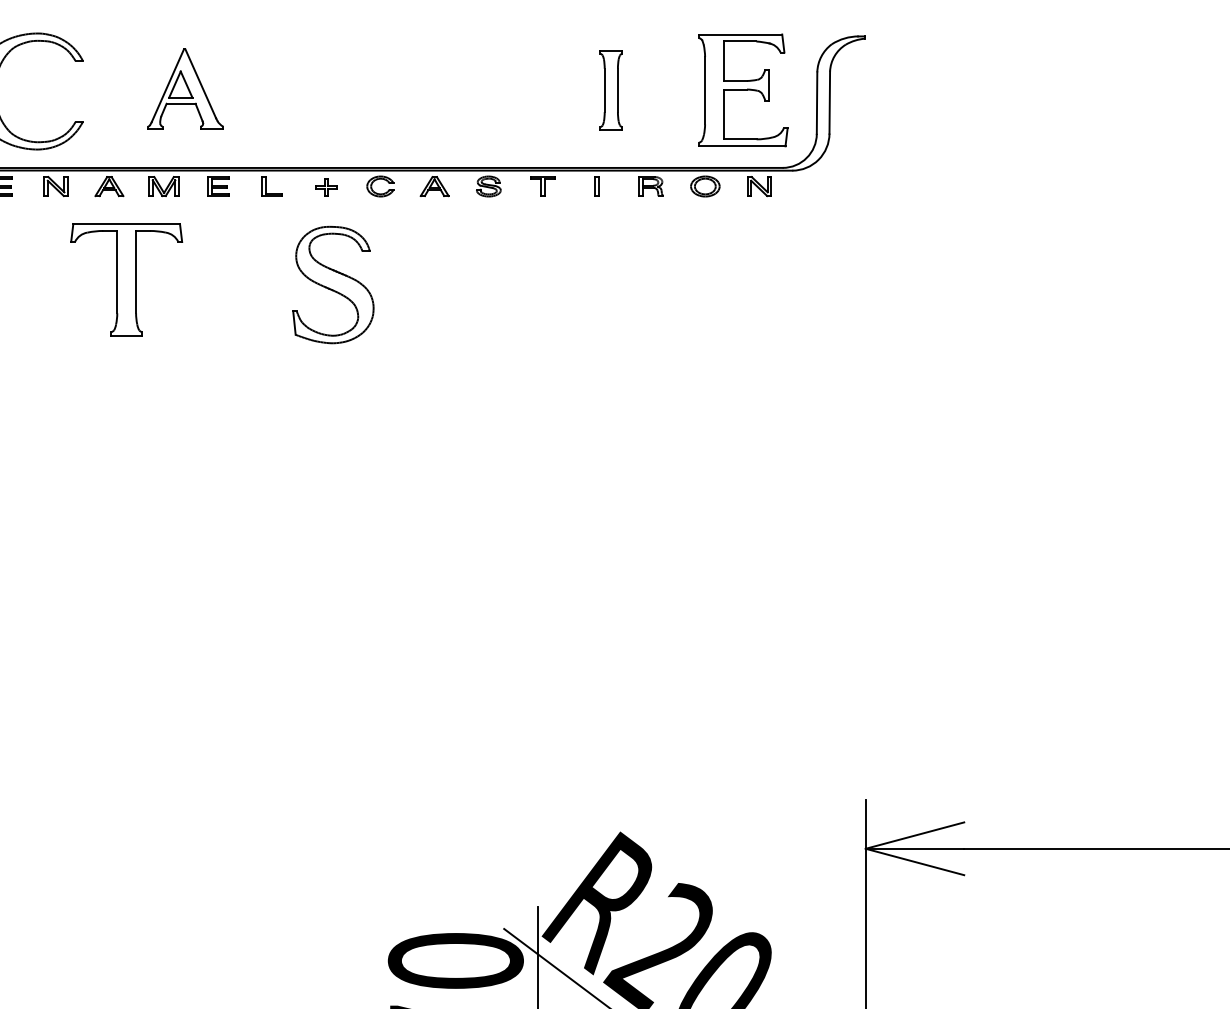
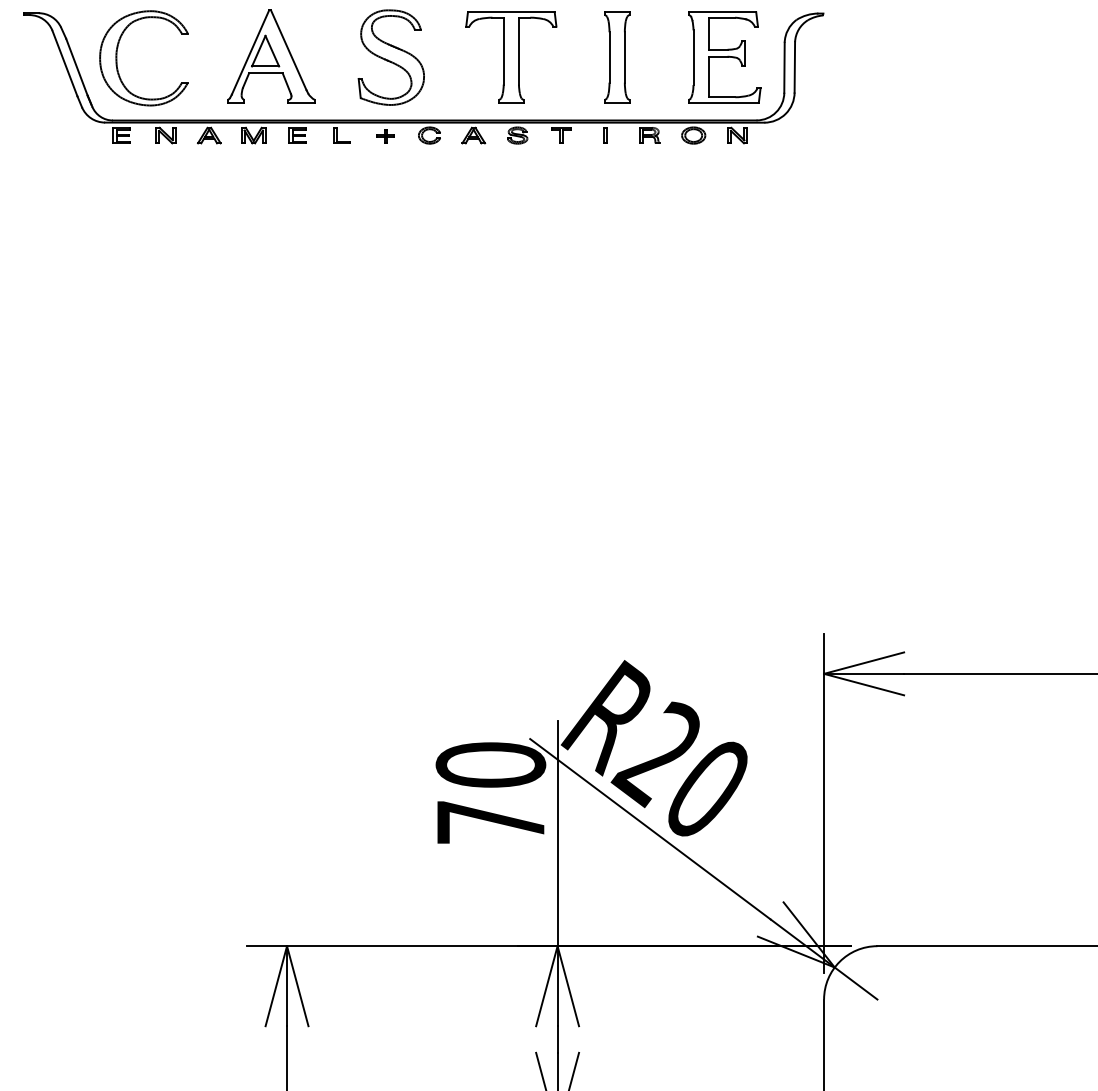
part: (185, 89) -> (271, 56), size x1.43
part: (611, 90) -> (617, 57), size x1.43
part: (126, 279) -> (511, 57), moved
part: (332, 284) -> (390, 57), moved

